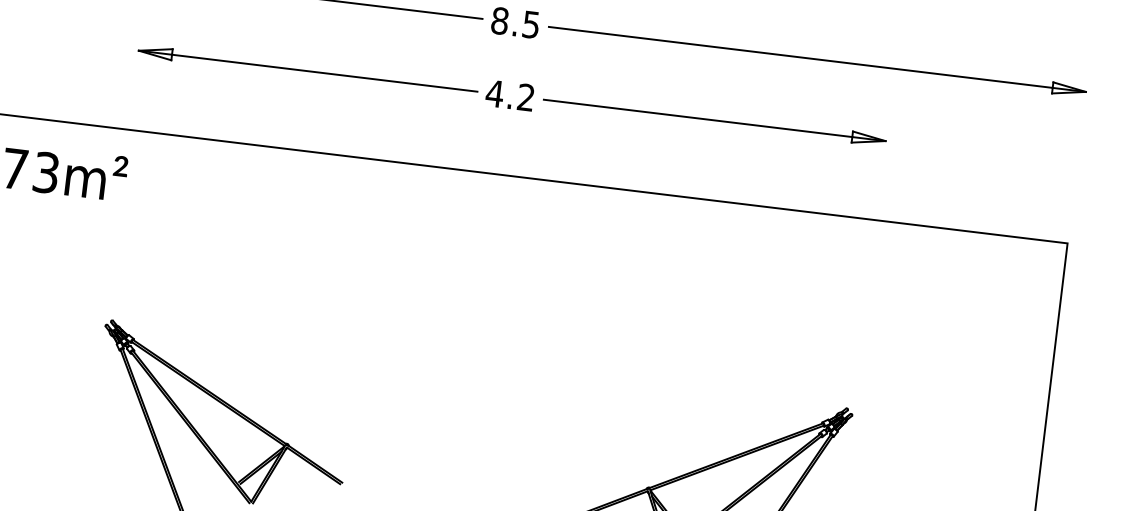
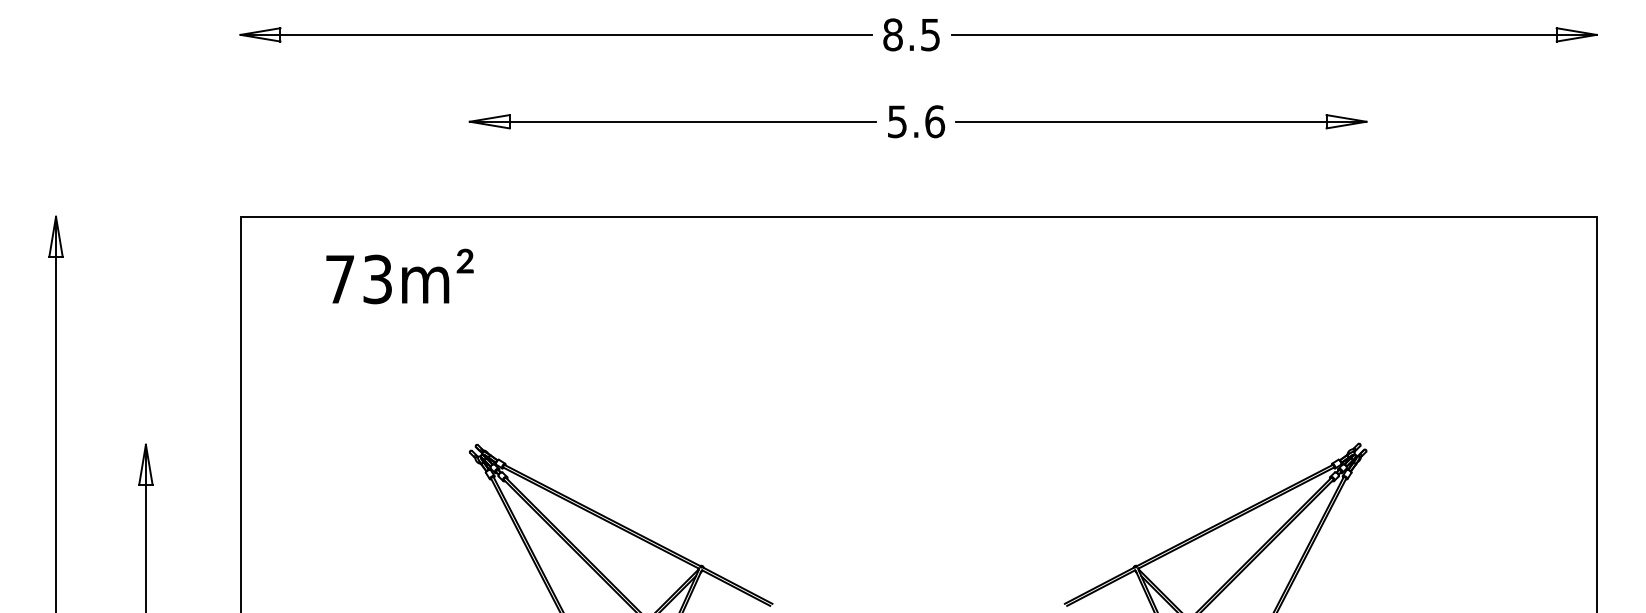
text: (510, 95) -> (916, 121), 4.2 -> 5.6

